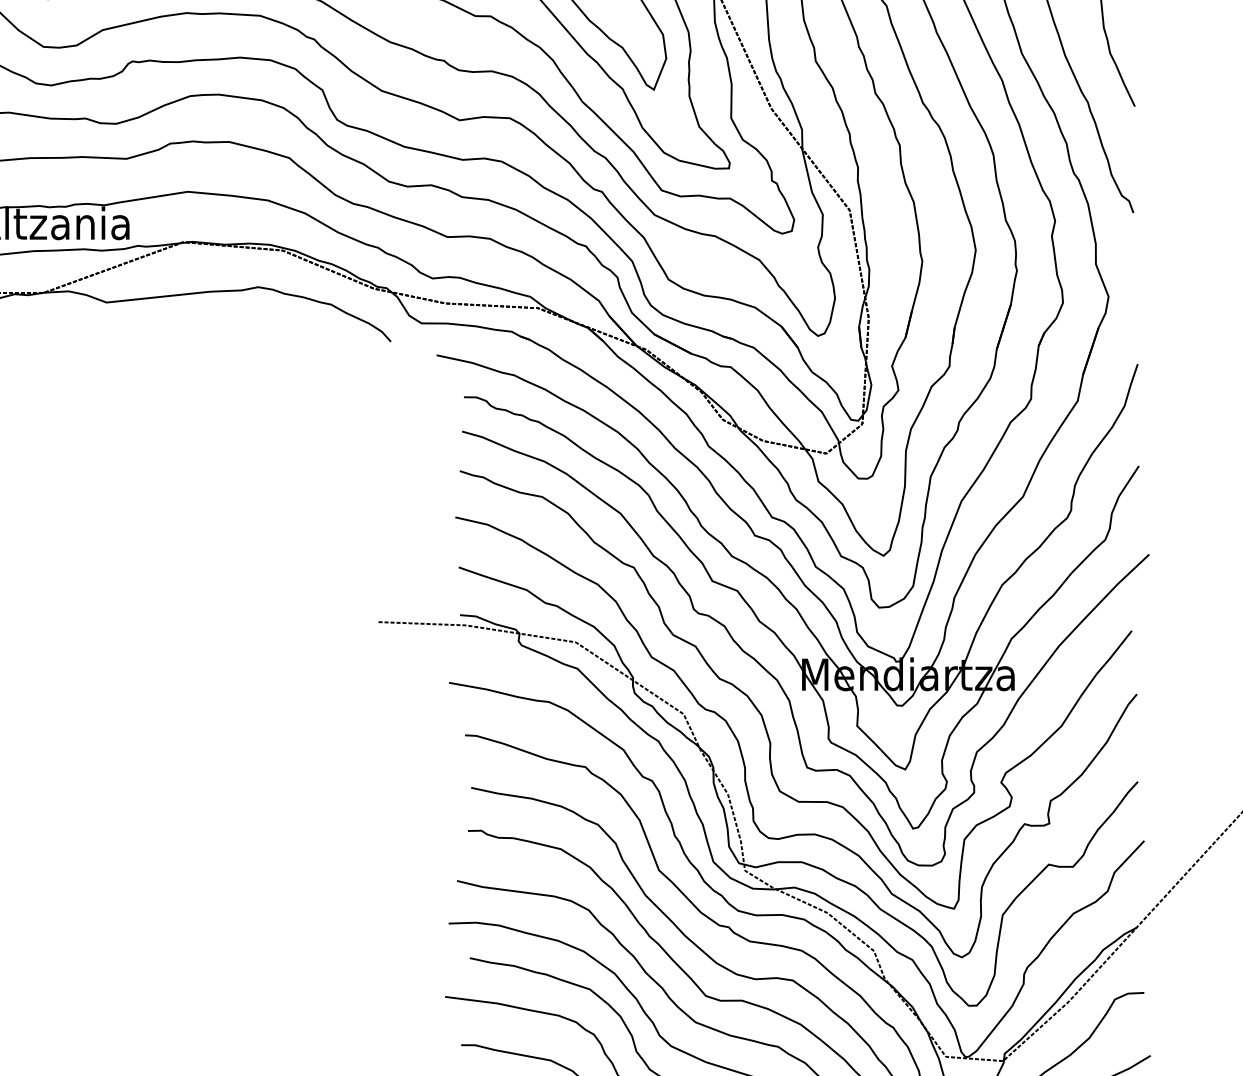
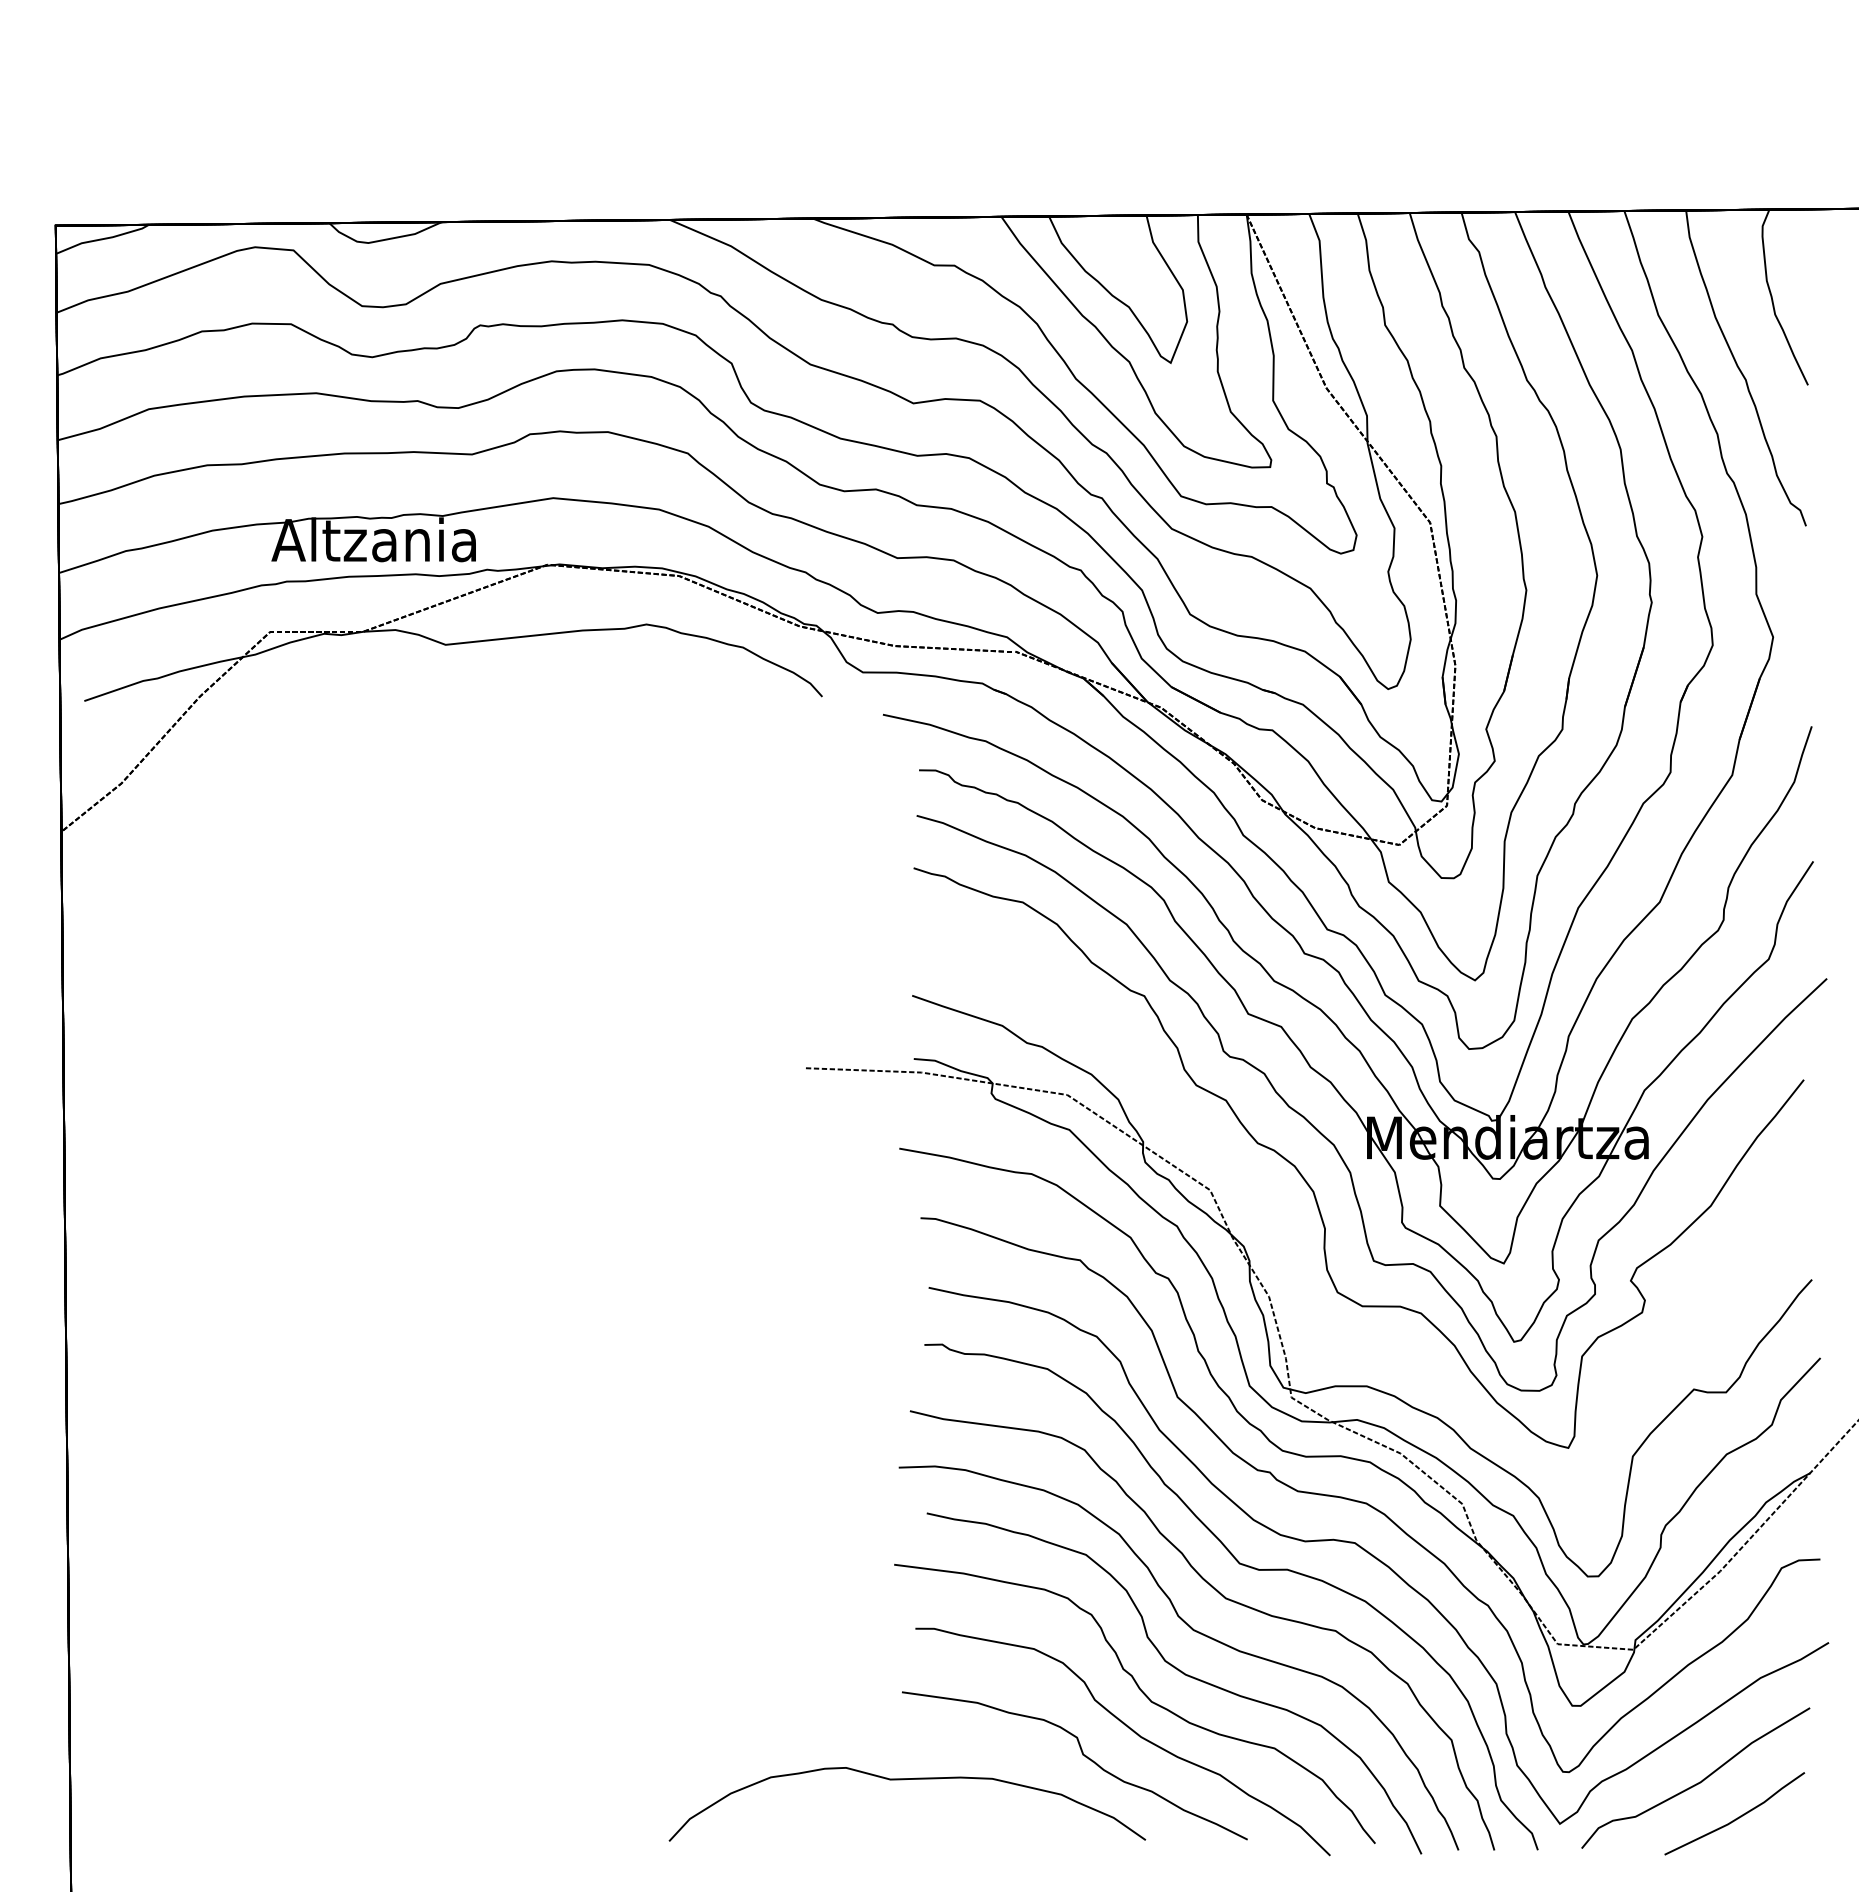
part: (742, 752) -> (1287, 1240), removed

